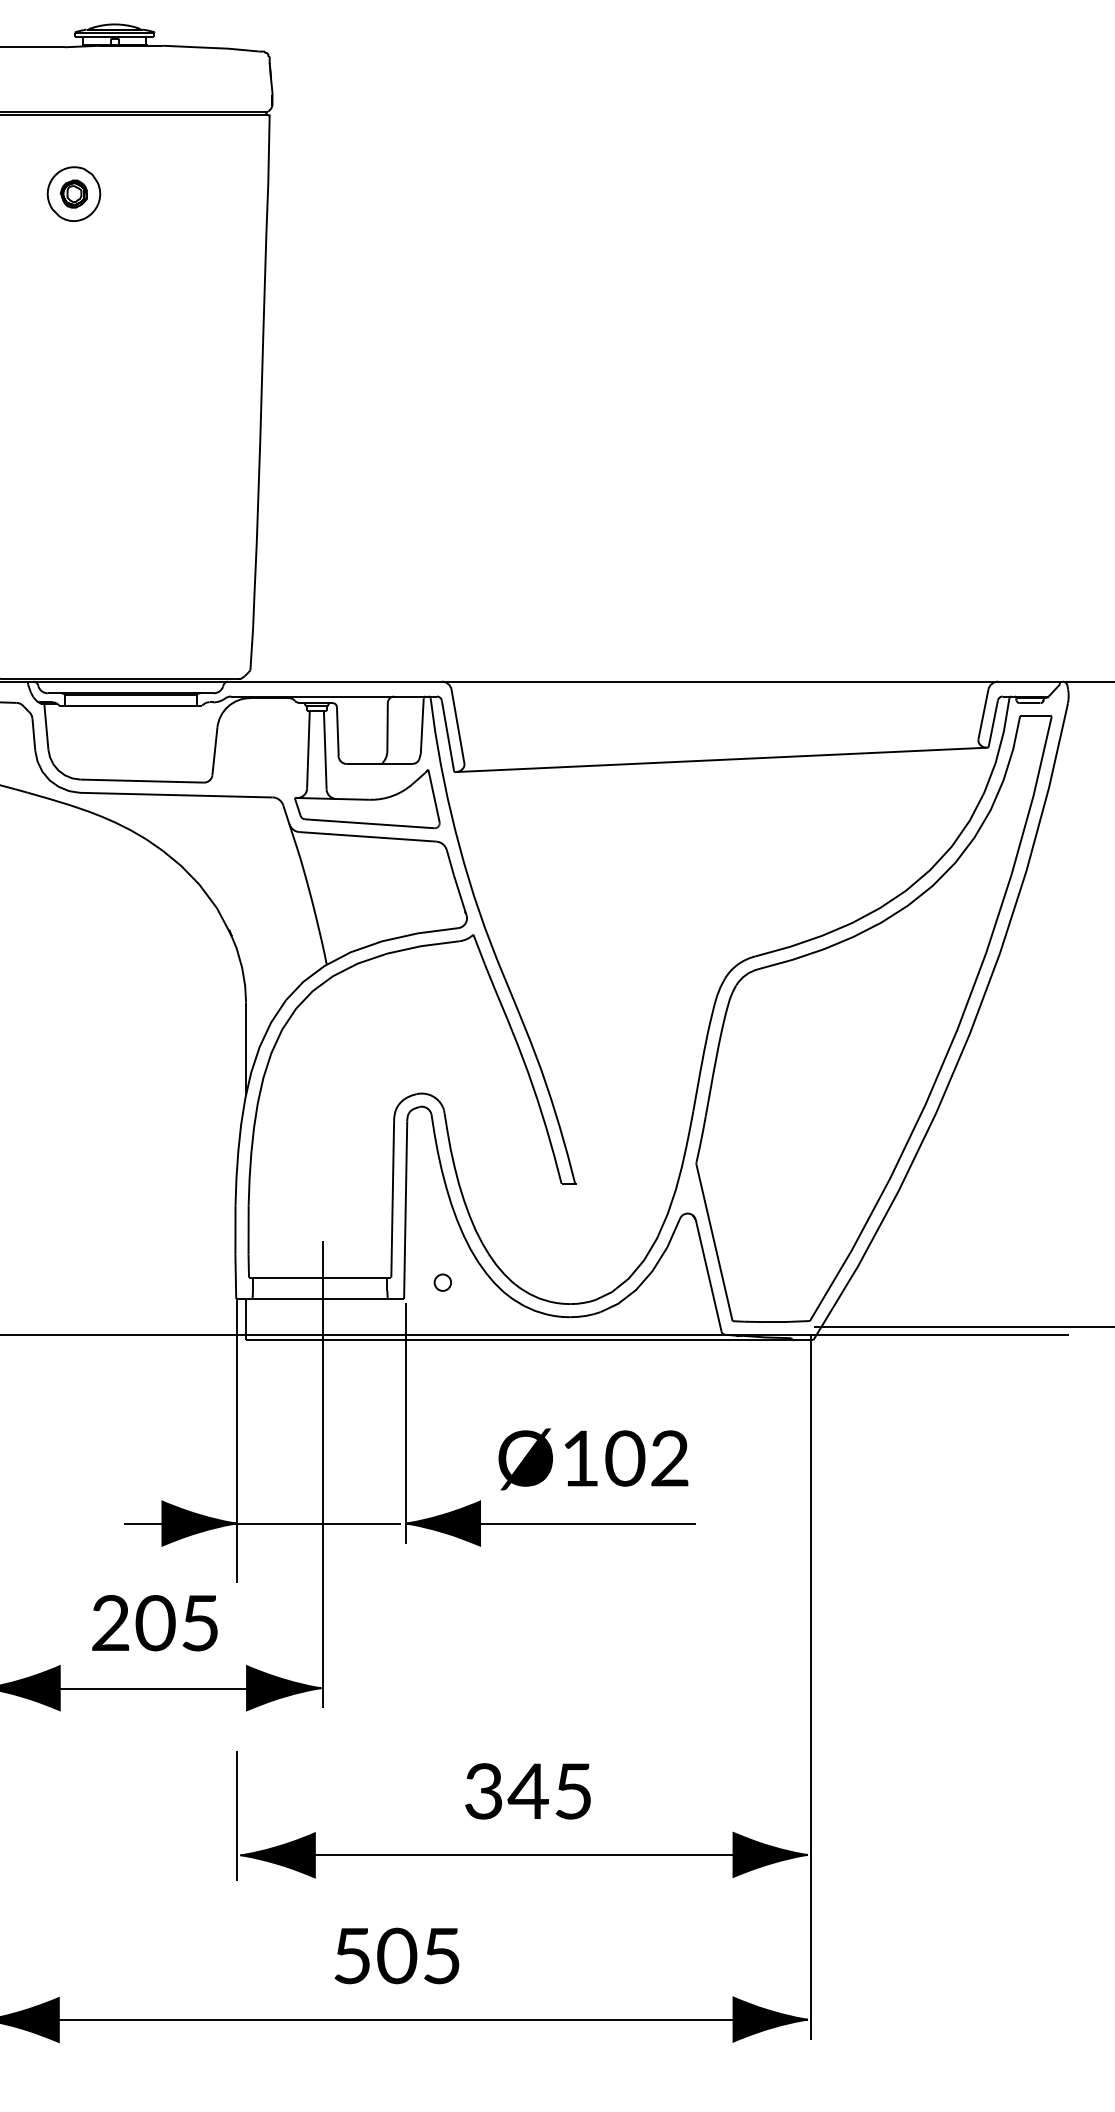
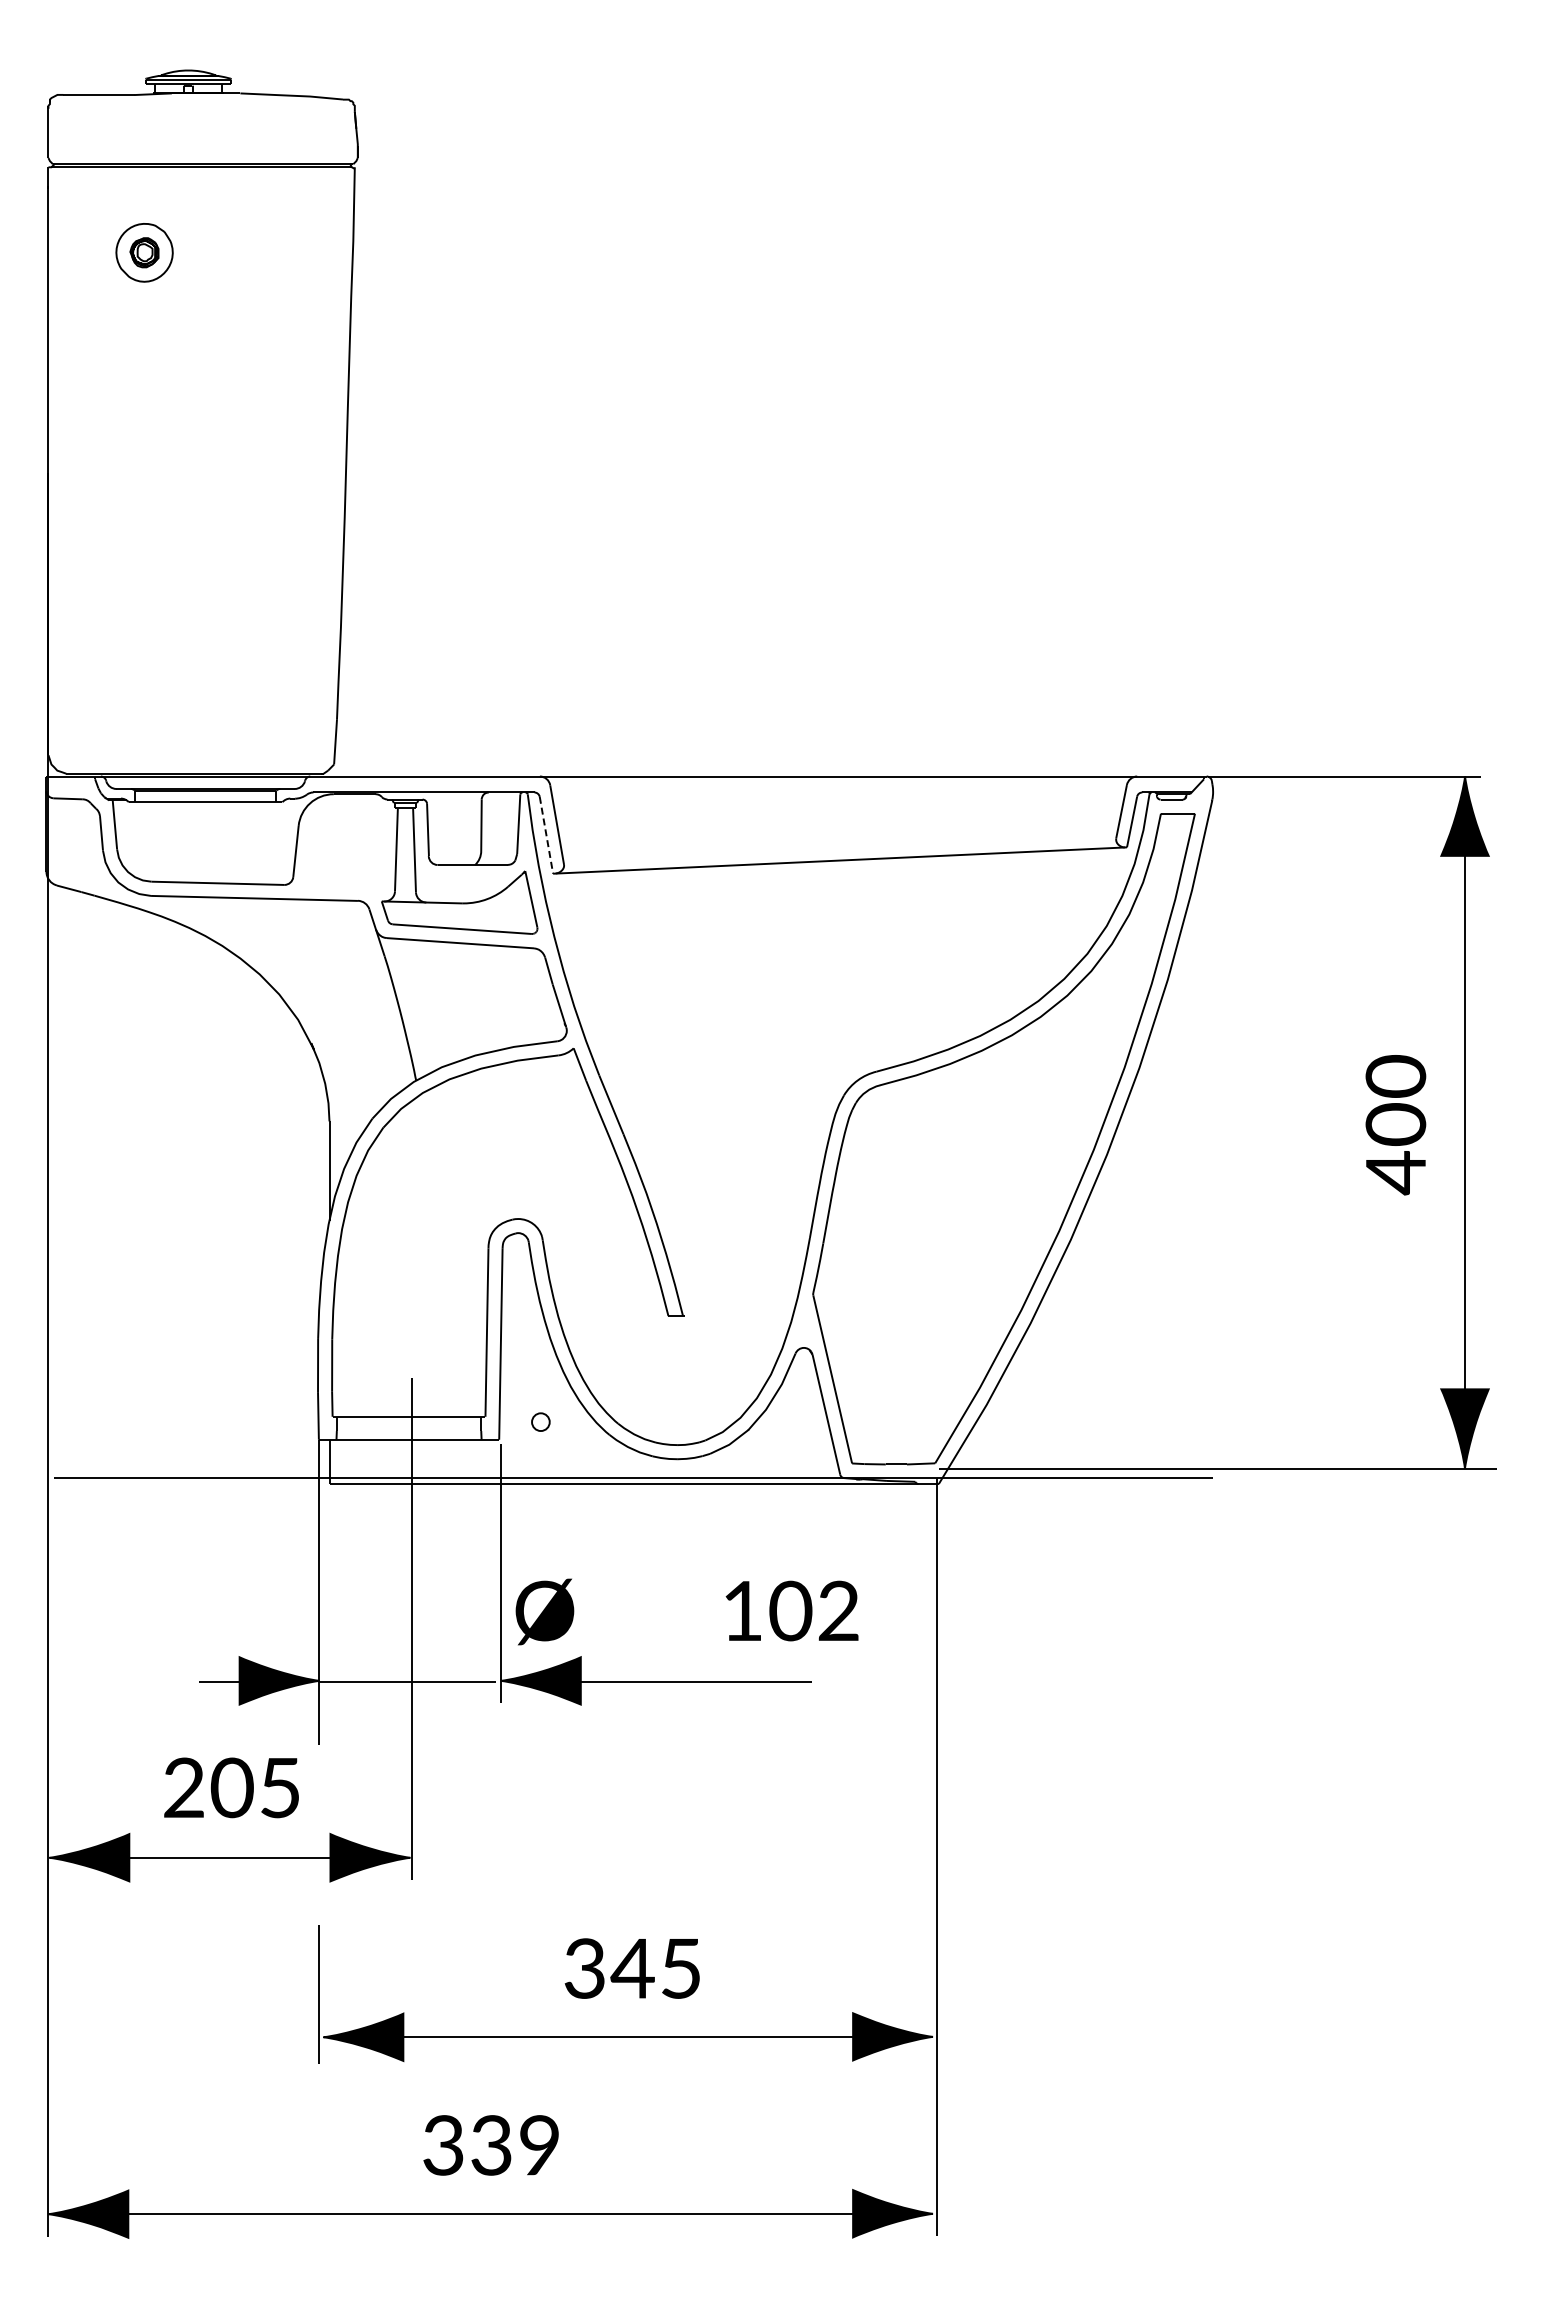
line: (448, 736) -> (546, 835), solid -> dashed
text: (525, 1458) -> (544, 1611), moved
text: (625, 1458) -> (791, 1610), moved
text: (395, 1956) -> (490, 2145), 505 -> 339

